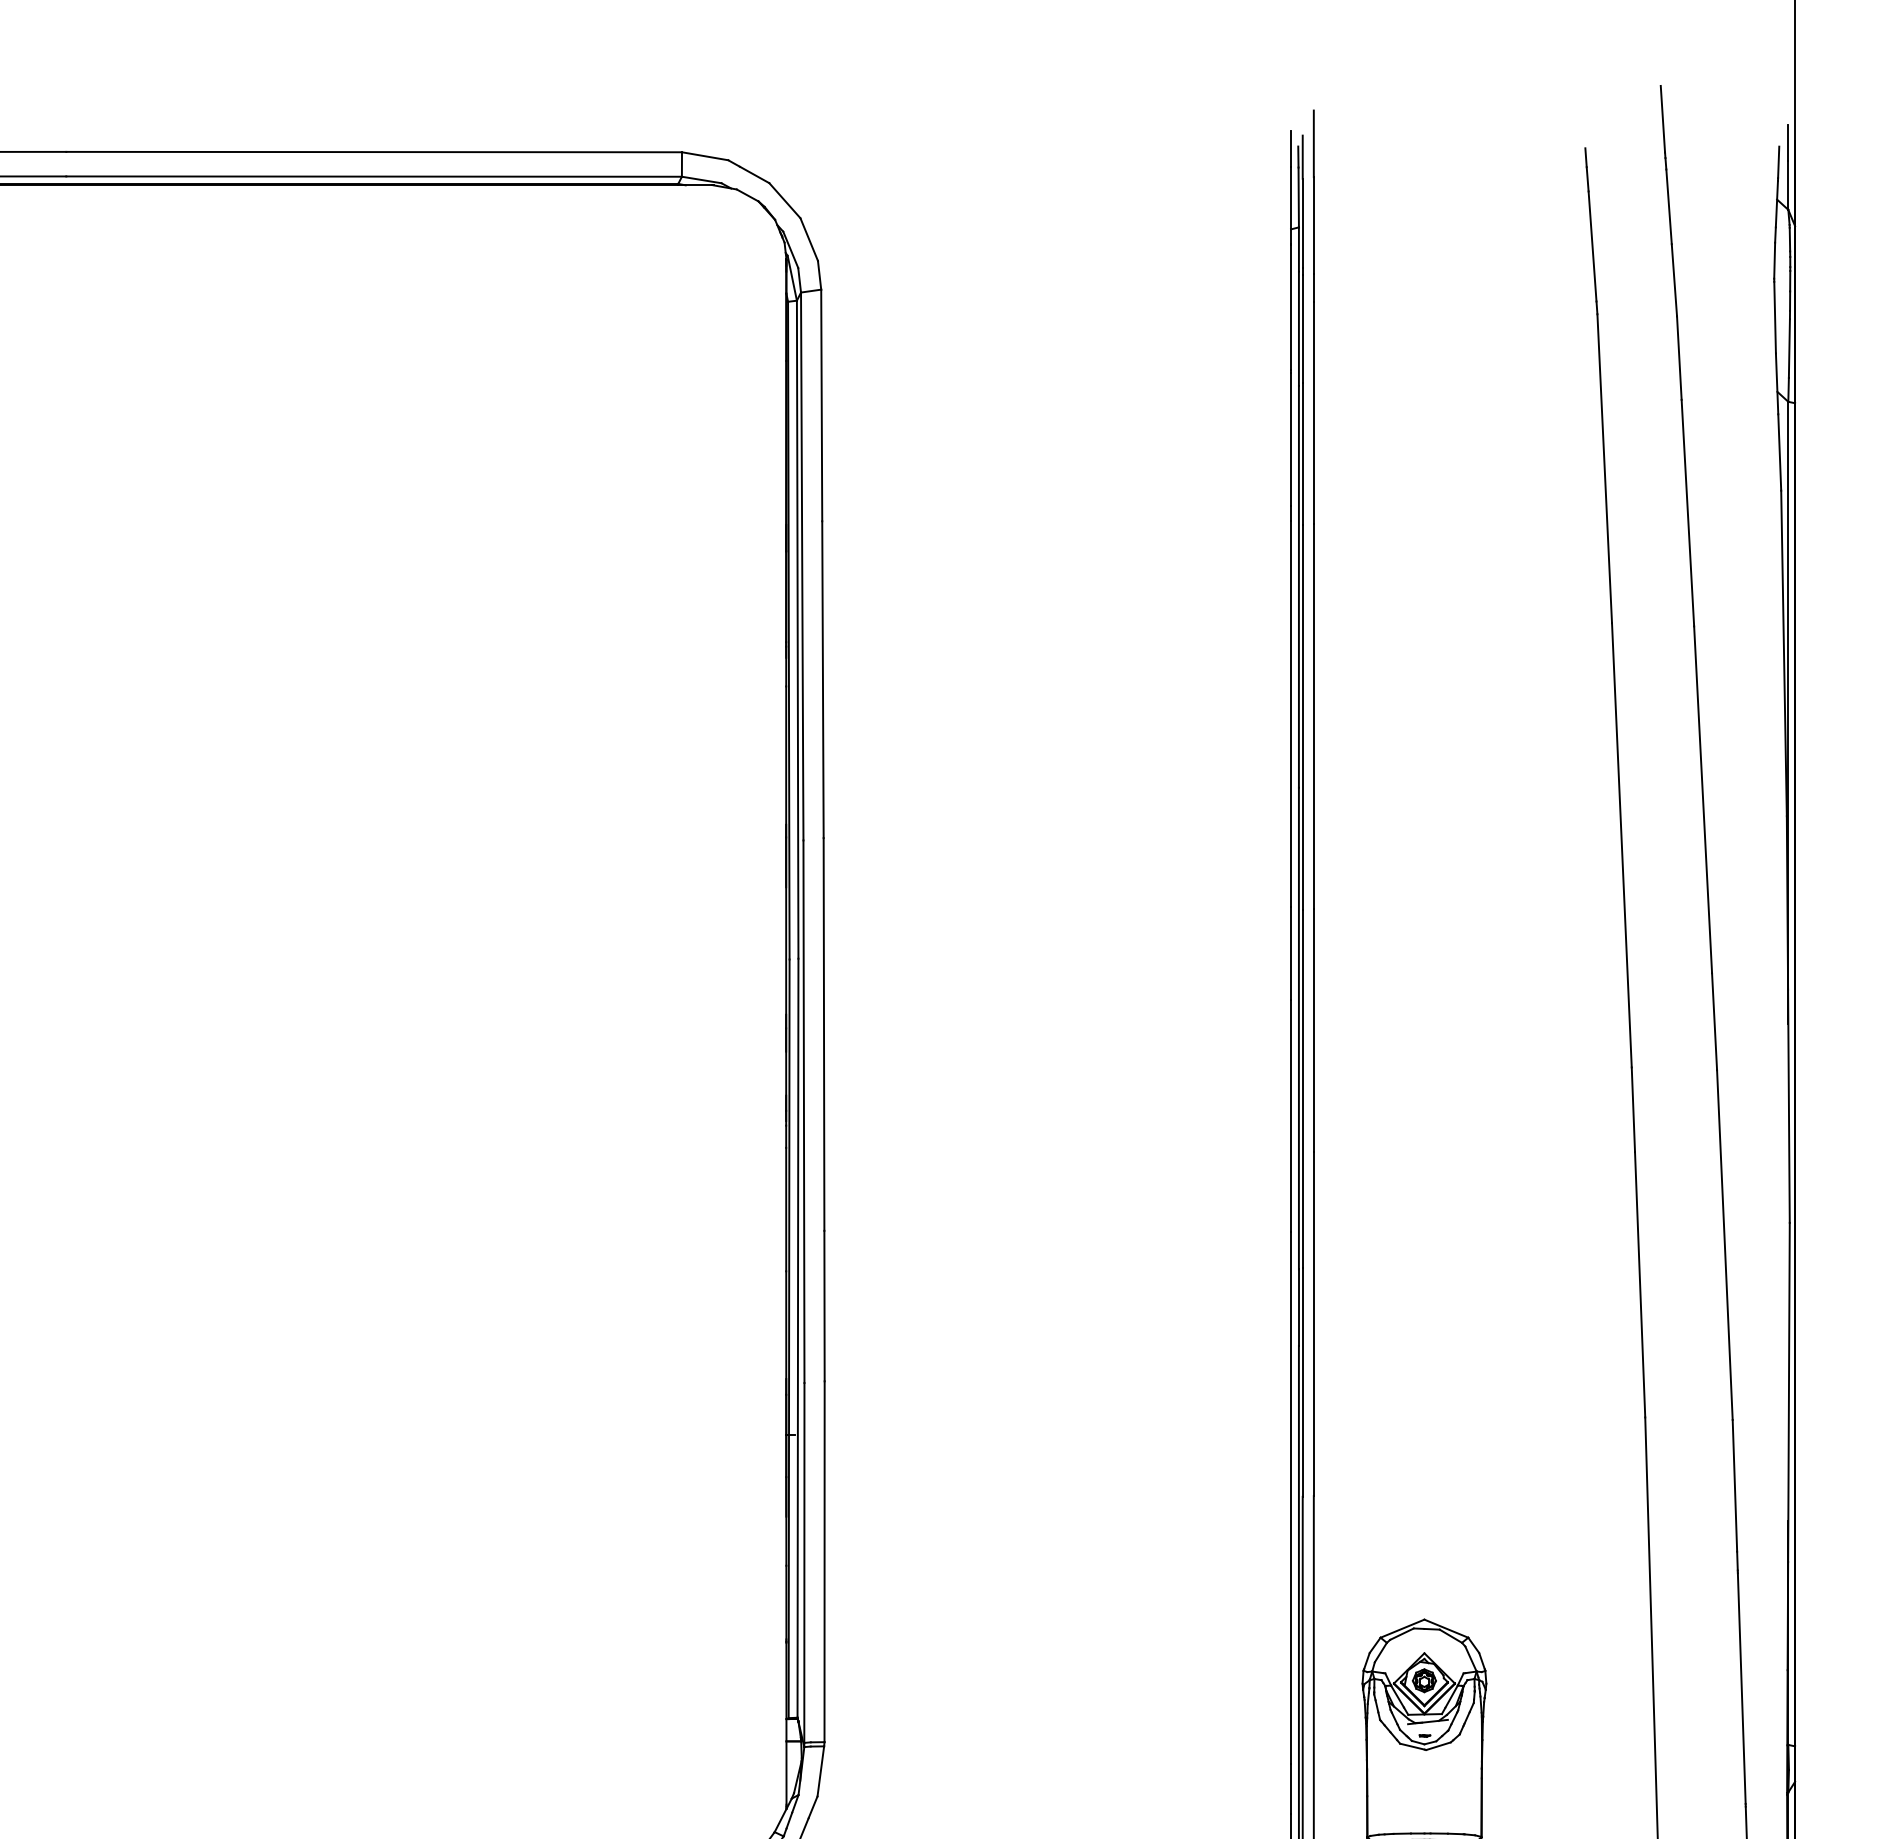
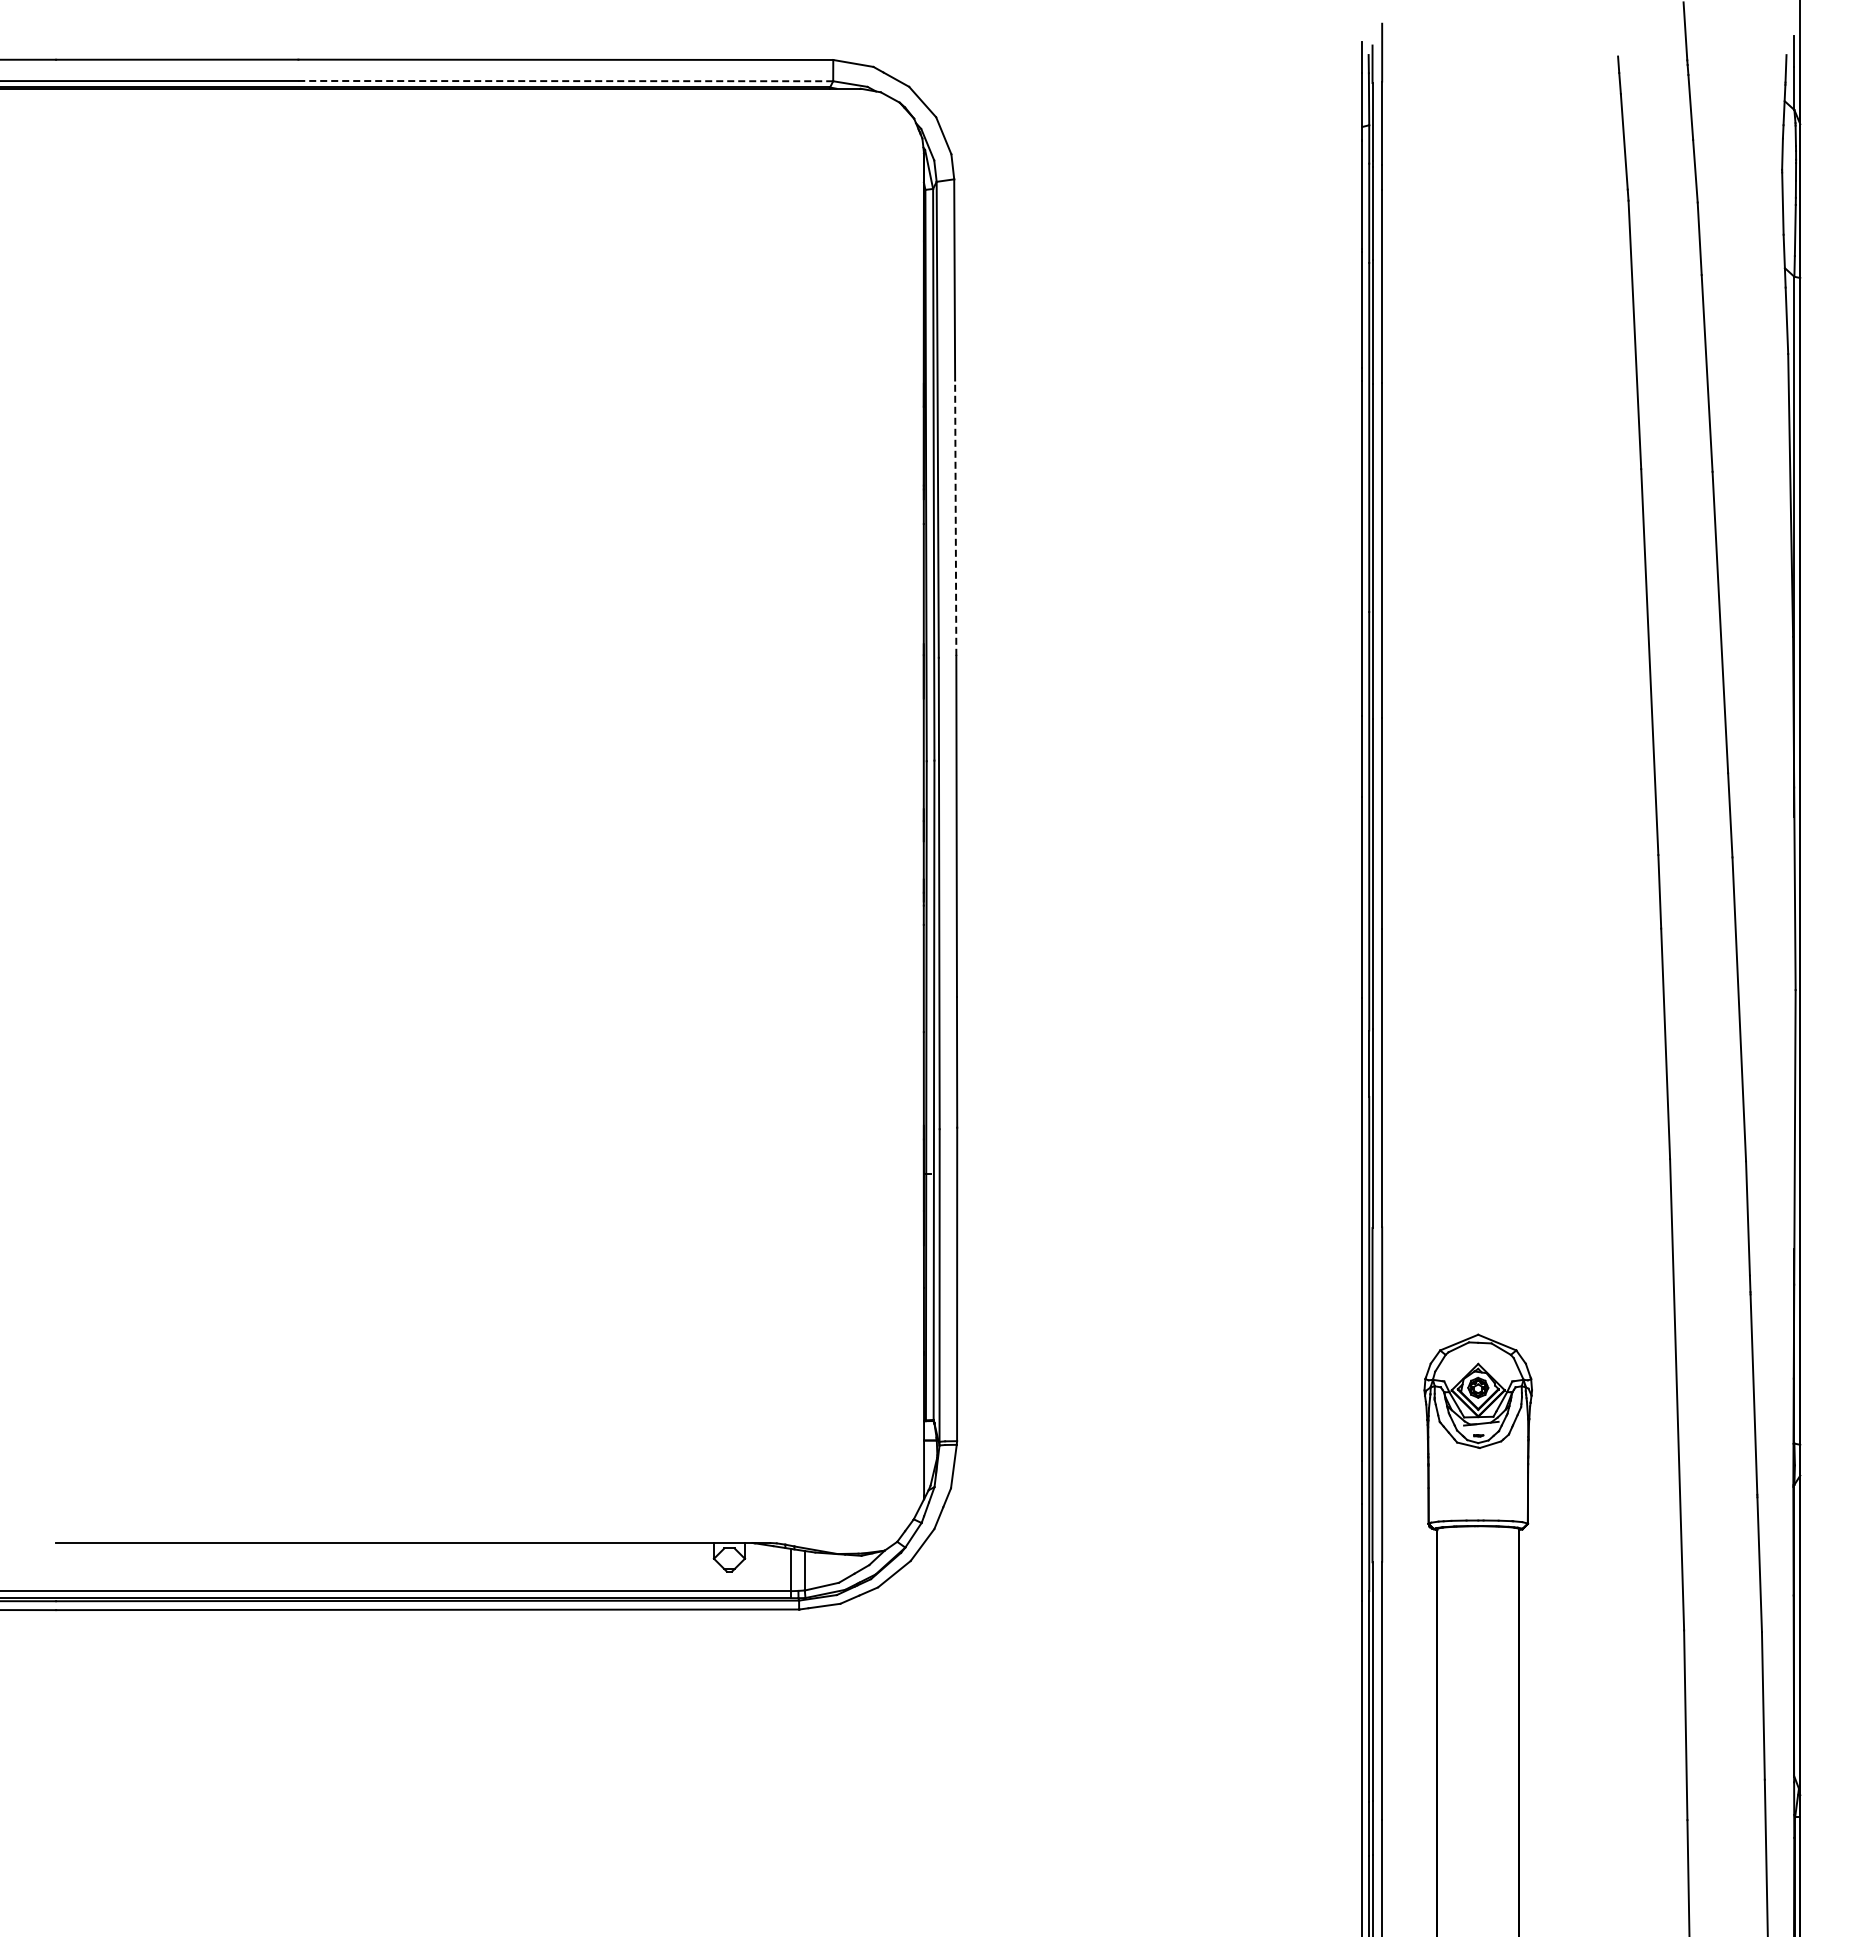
line: (373, 177) -> (565, 81), solid -> dashed
line: (822, 680) -> (955, 518), solid -> dashed

